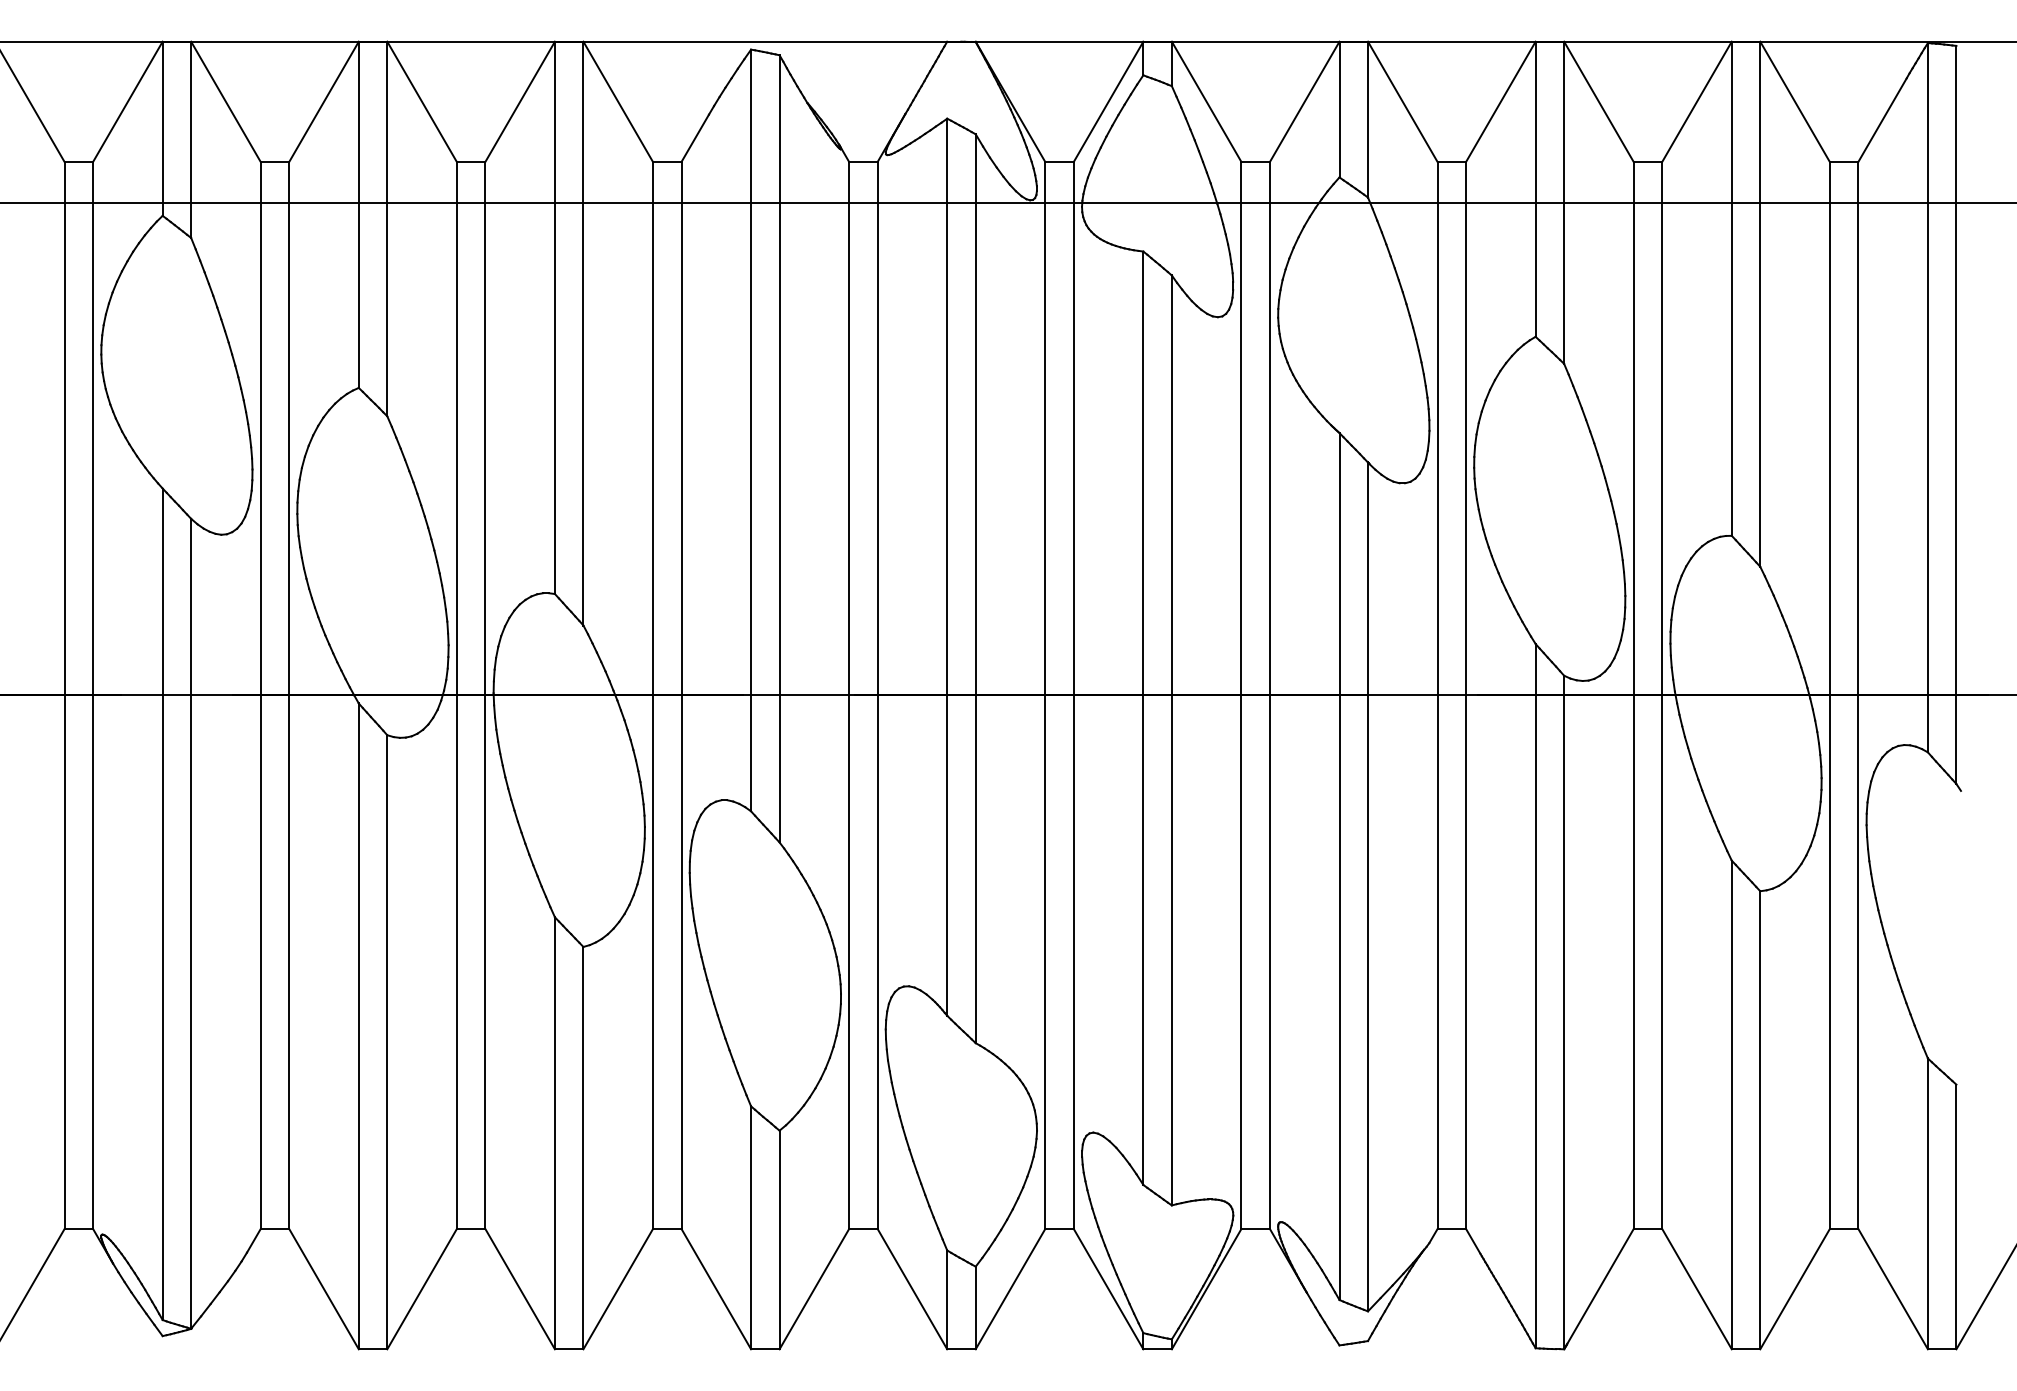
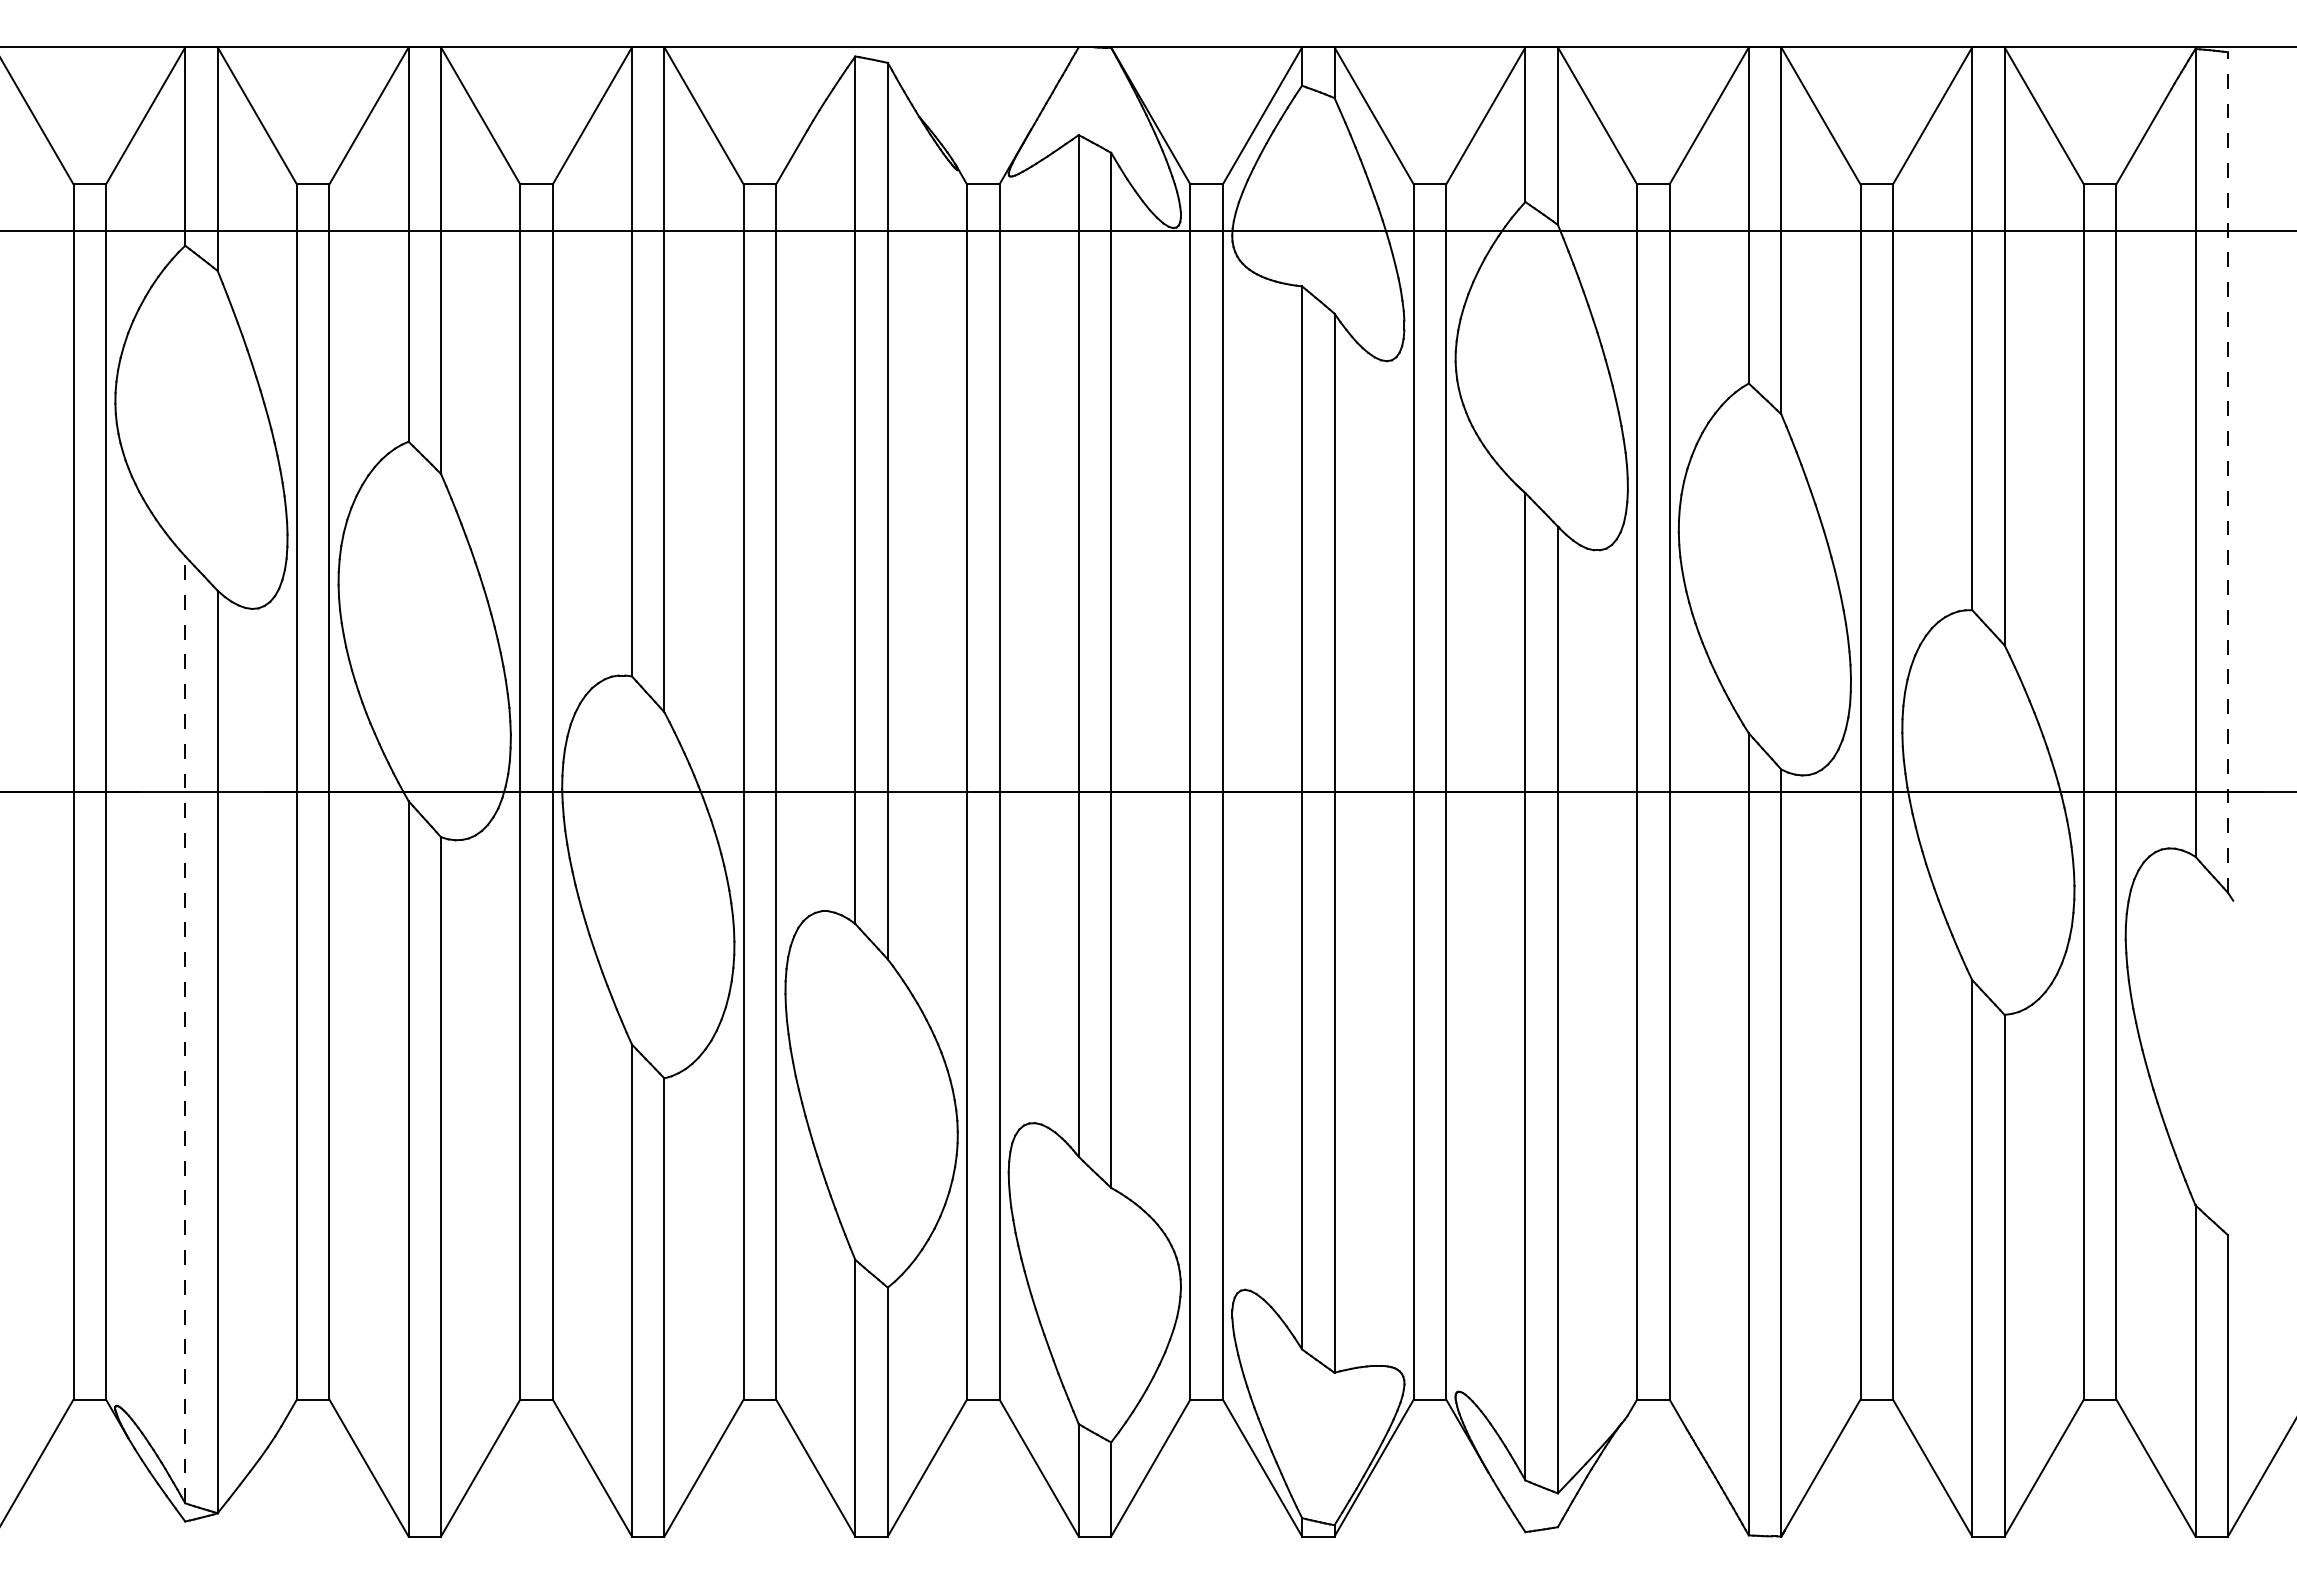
line: (1956, 414) -> (2228, 472), solid -> dashed
line: (162, 904) -> (185, 1029), solid -> dashed

